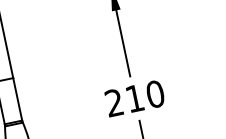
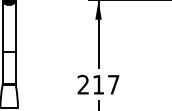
text: (155, 93) -> (113, 84), 210 -> 217

